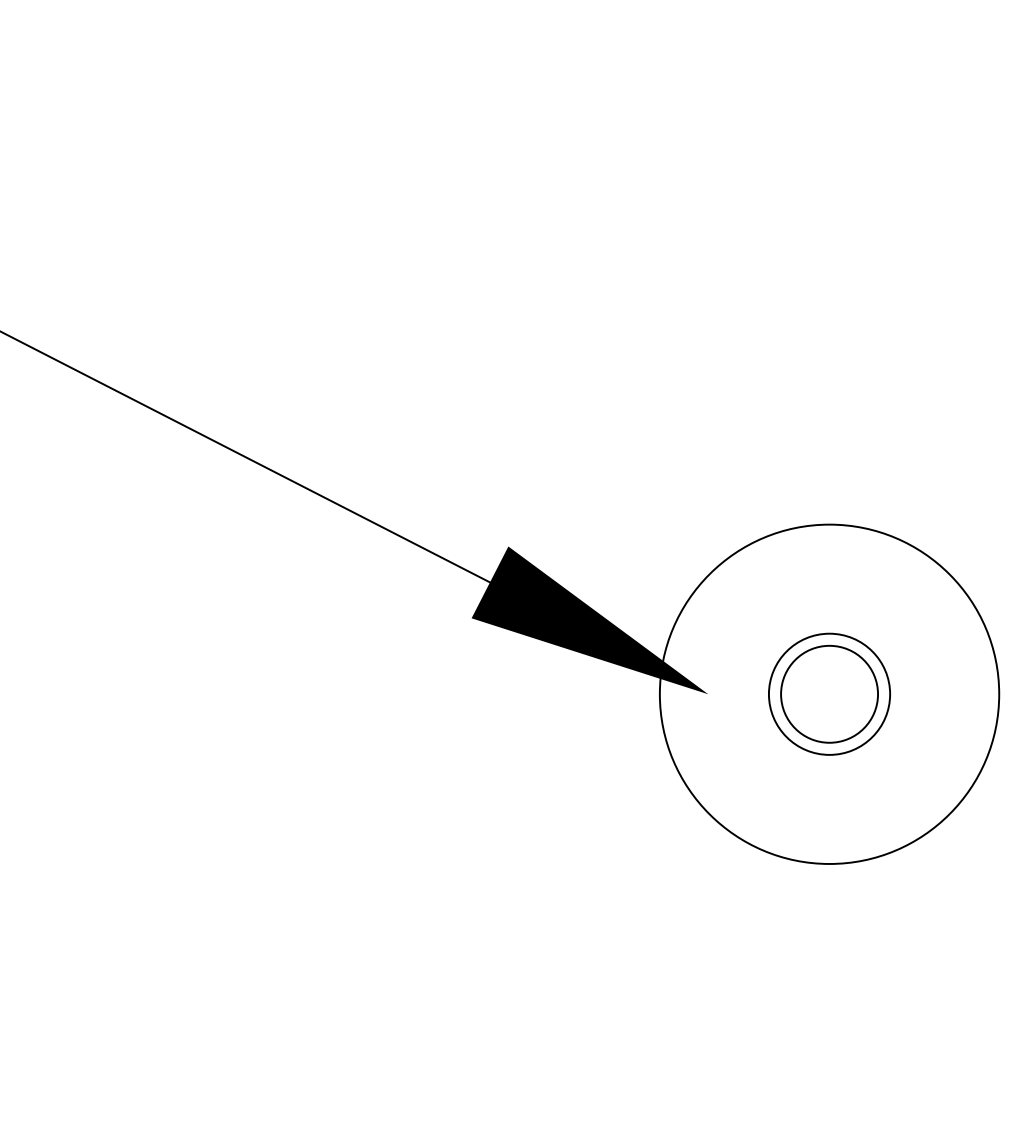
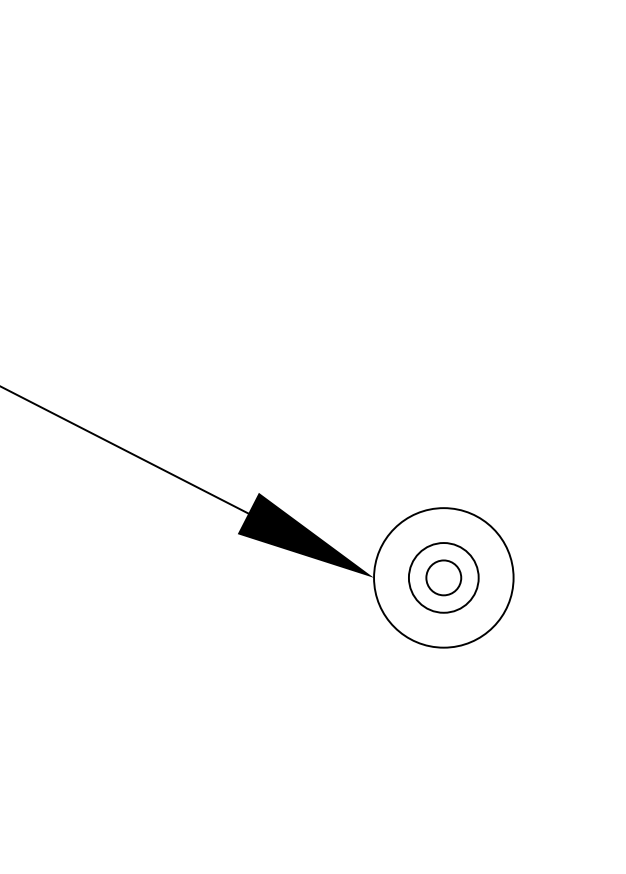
circle: (829, 693) -> (443, 577), size x0.62
circle: (829, 693) -> (443, 577), size x0.71

